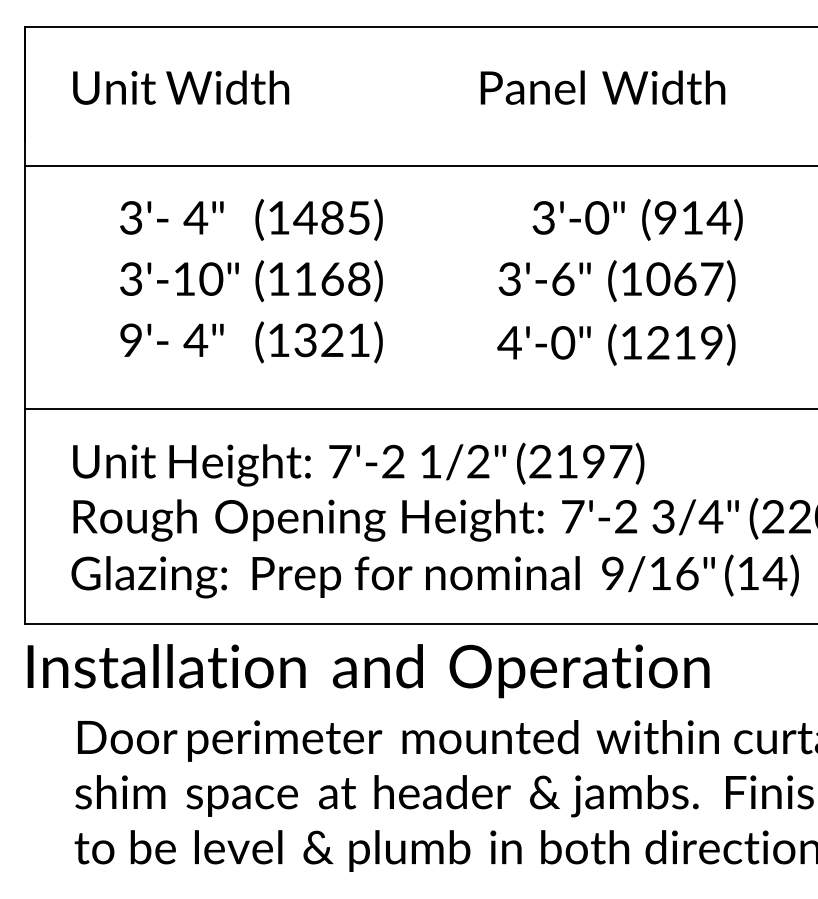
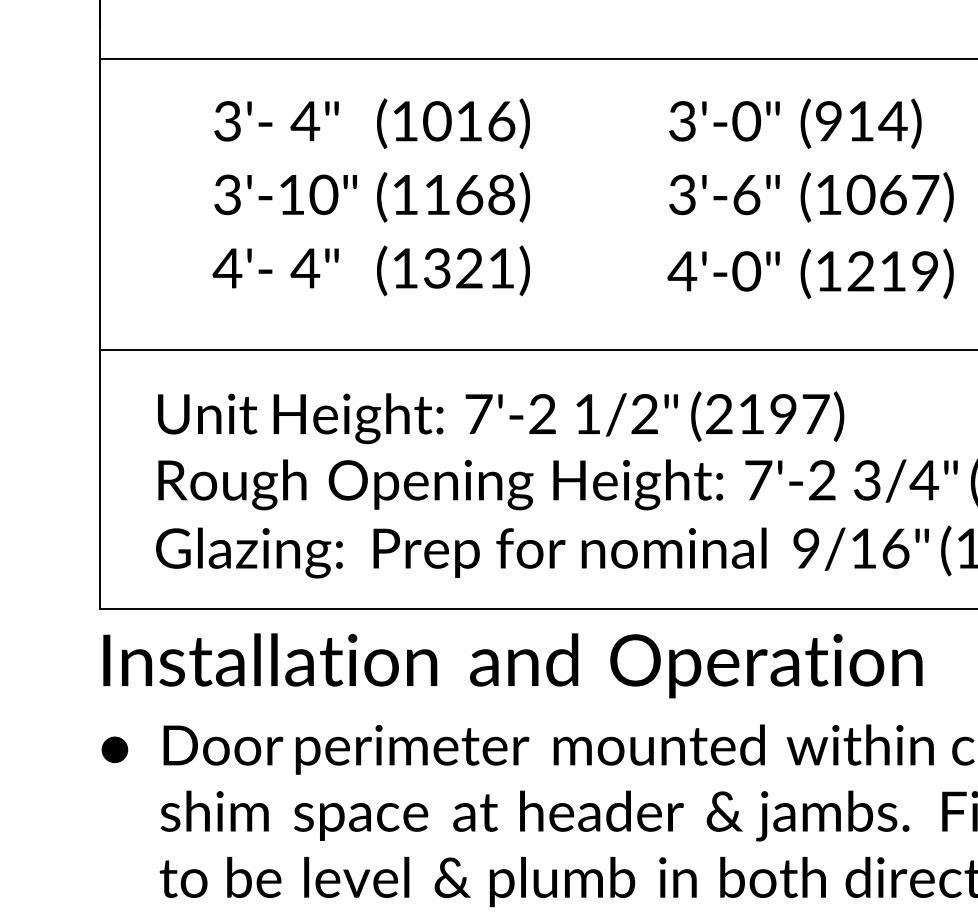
text: (331, 217) -> (468, 120), (1485) -> (1016)
text: (637, 219) -> (795, 123), moved
text: (130, 339) -> (226, 267), 9'- -> 4'-
part: (37, 740) -> (115, 749), added

